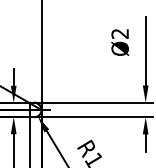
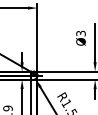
text: (121, 33) -> (81, 33), Ø2 -> Ø3

